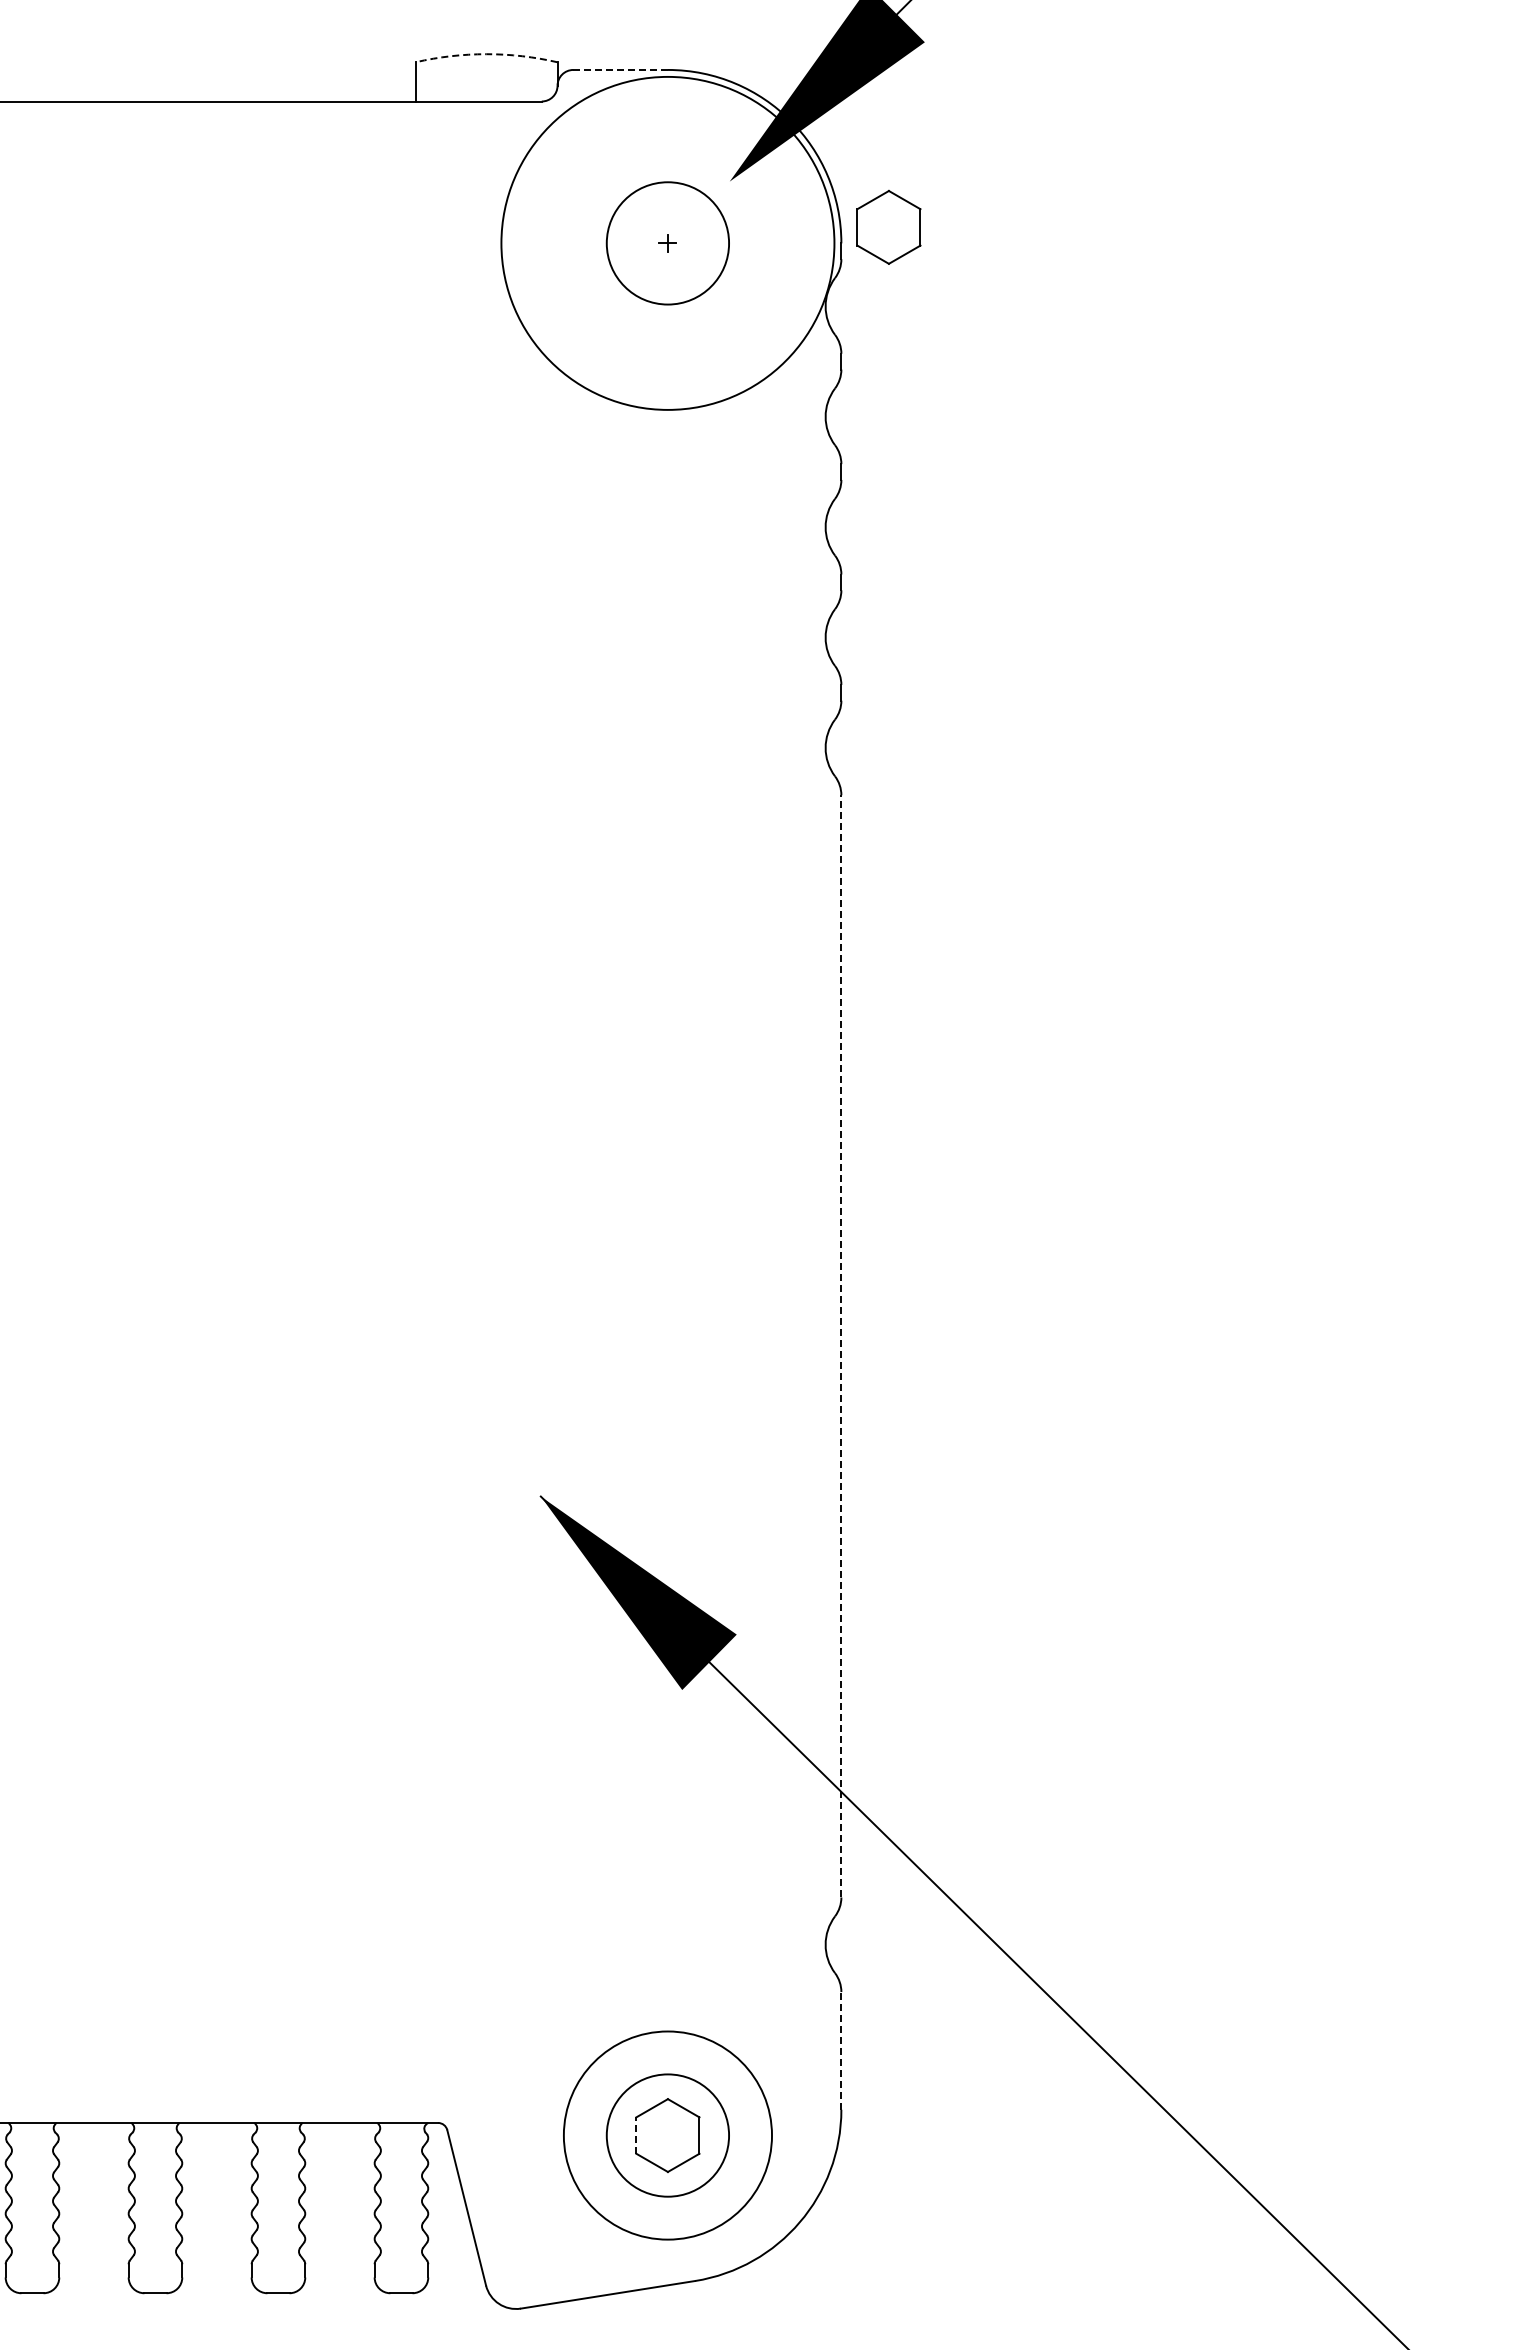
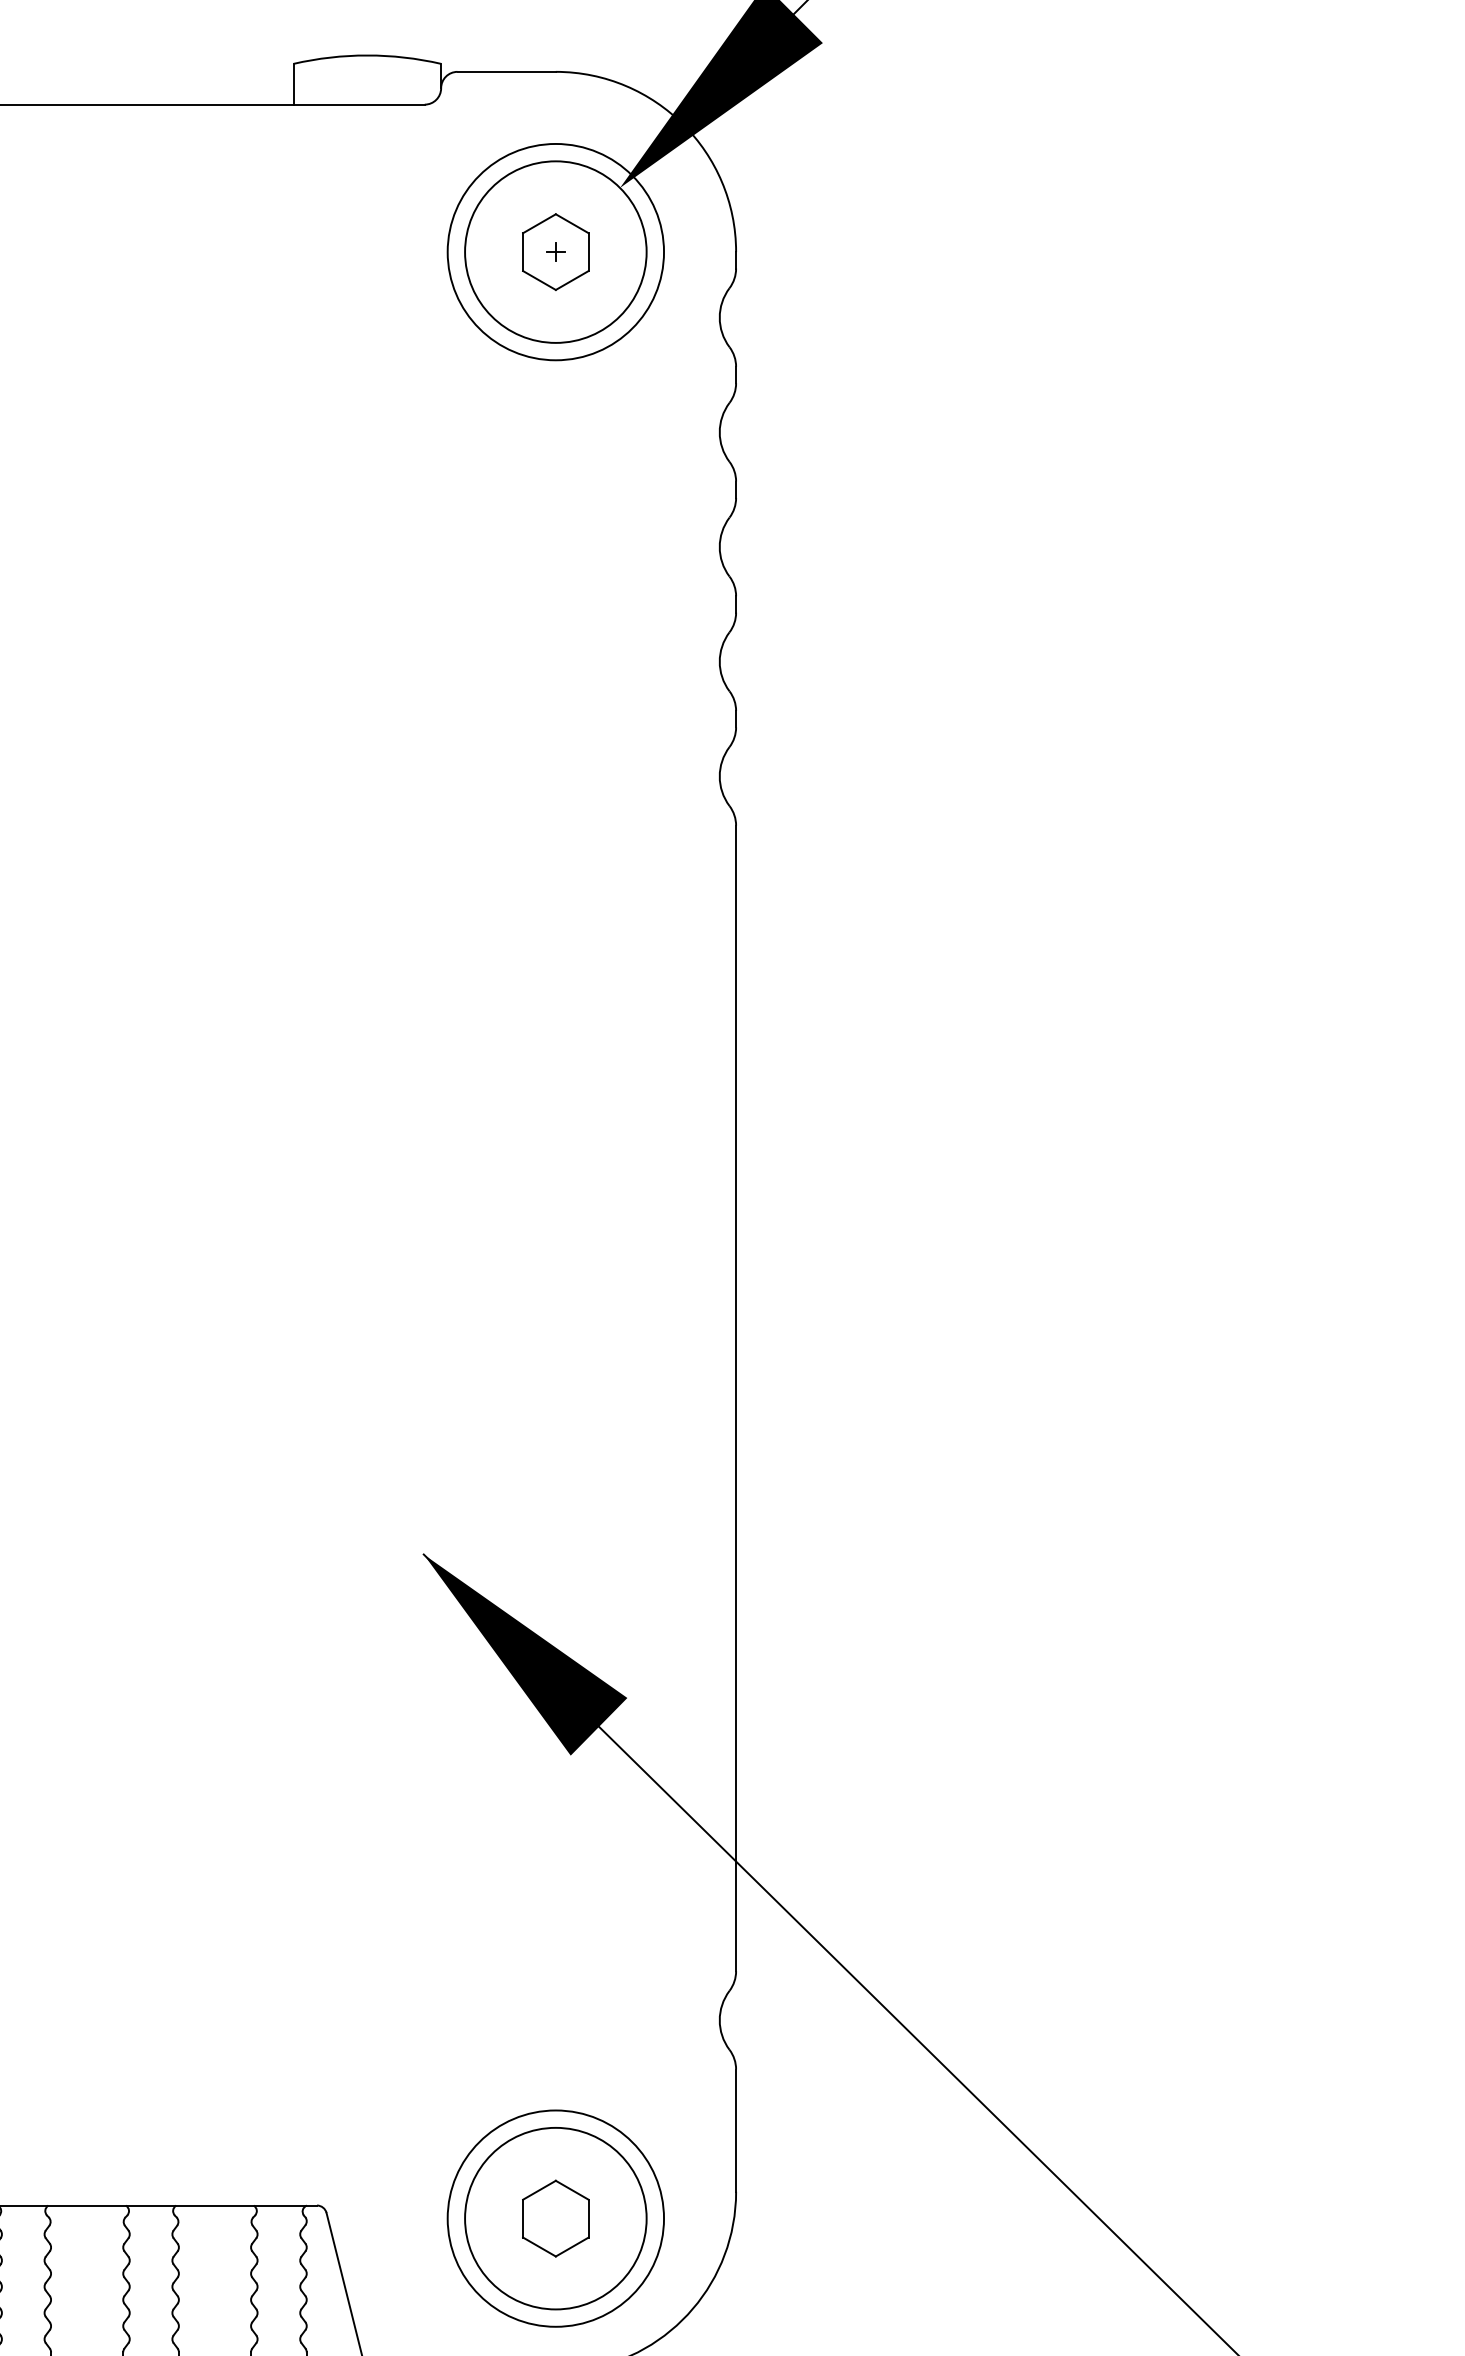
arc: (486, 54) -> (367, 55), dashed -> solid
line: (620, 69) -> (506, 71), dashed -> solid
part: (888, 226) -> (555, 251), moved
circle: (667, 243) -> (555, 252), size x0.62
circle: (667, 243) -> (555, 252), size x1.43
line: (841, 1345) -> (736, 1397), dashed -> solid
line: (841, 2050) -> (736, 2130), dashed -> solid
line: (636, 2135) -> (523, 2218), dashed -> solid
circle: (667, 2135) -> (555, 2218), size x1.43

